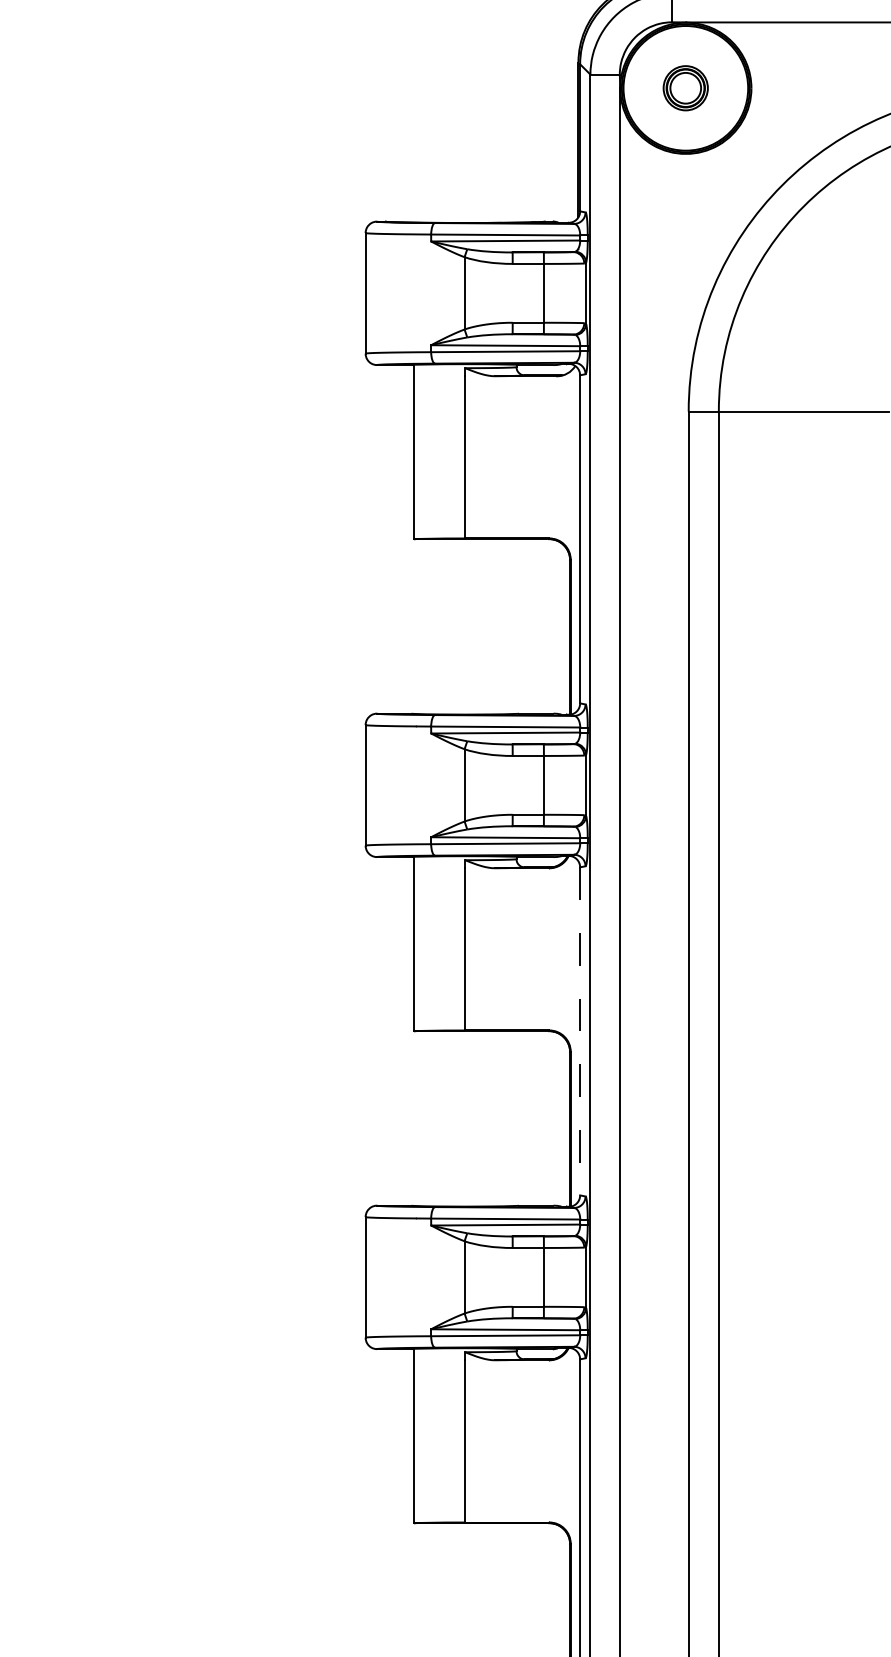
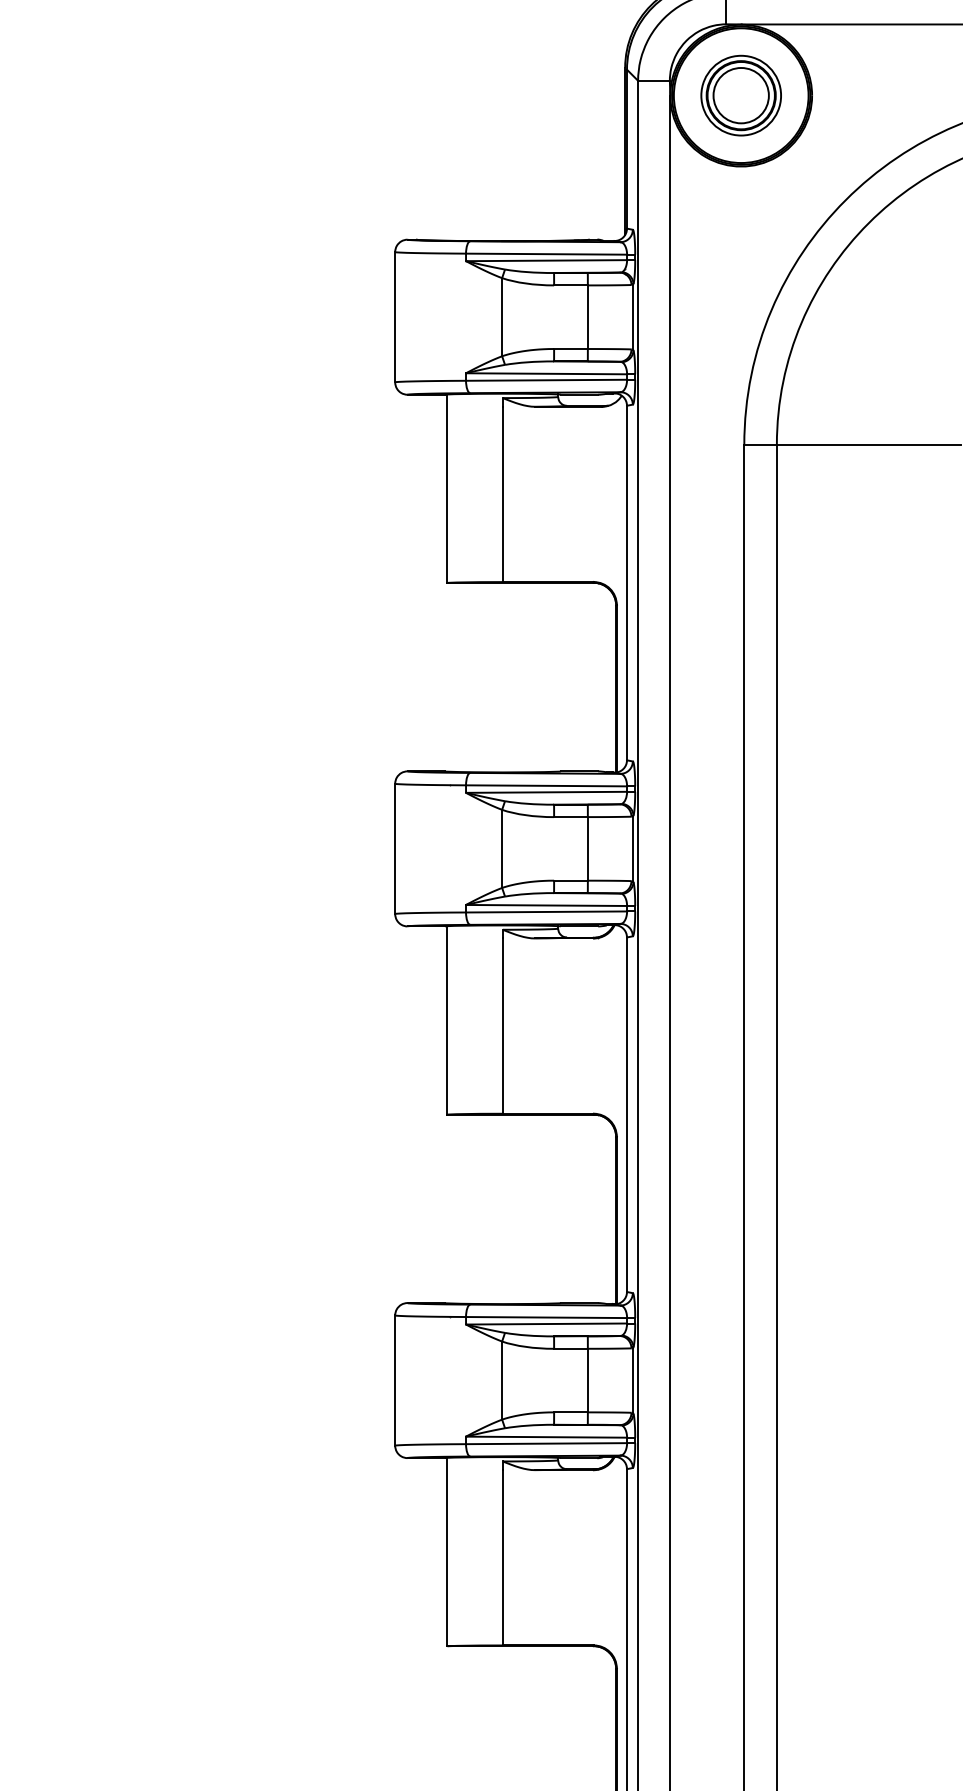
part: (685, 88) -> (740, 95), size x1.67
line: (580, 1032) -> (627, 1115), dashed -> solid

